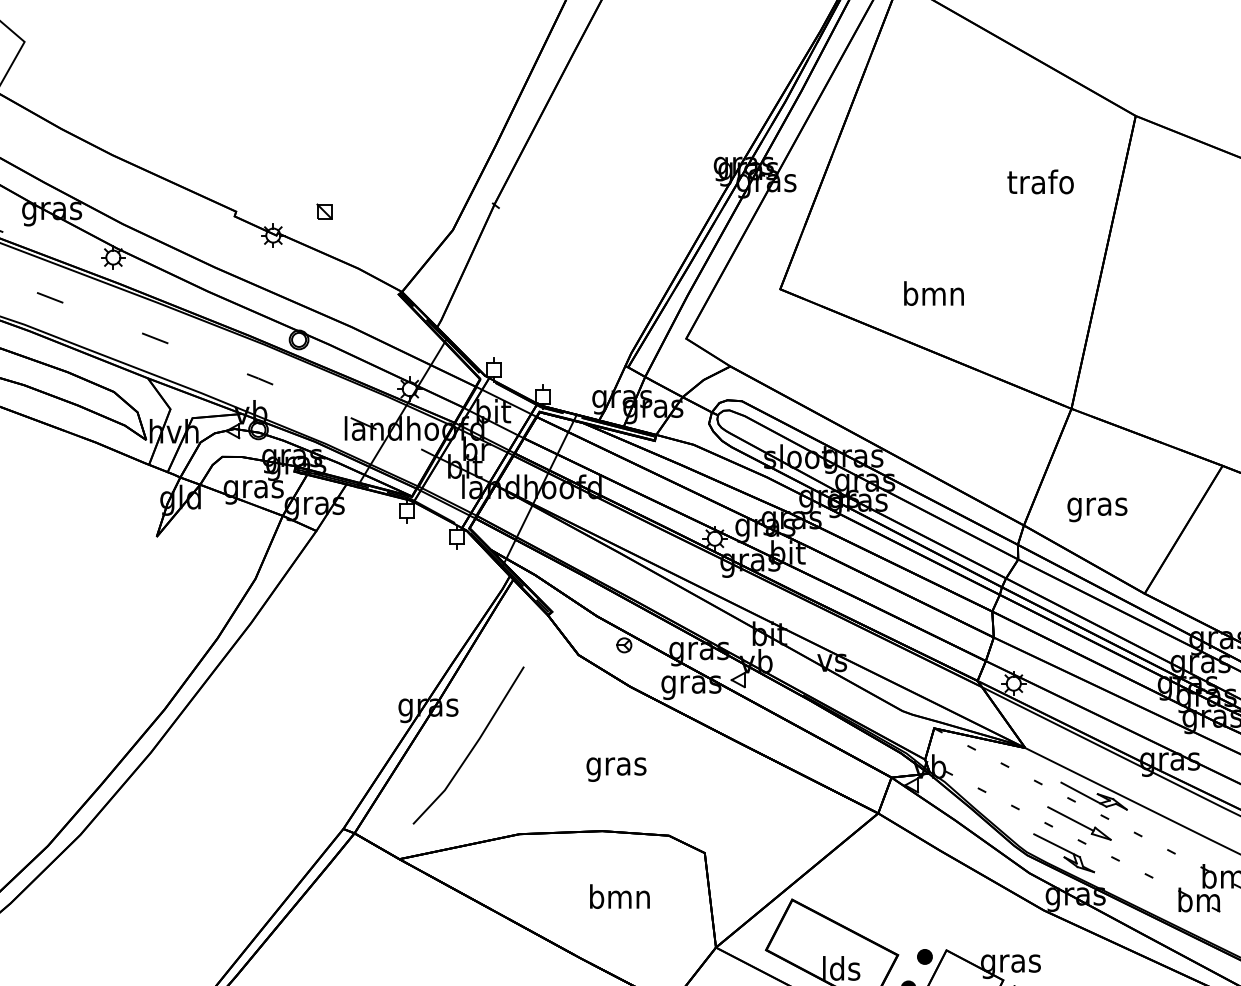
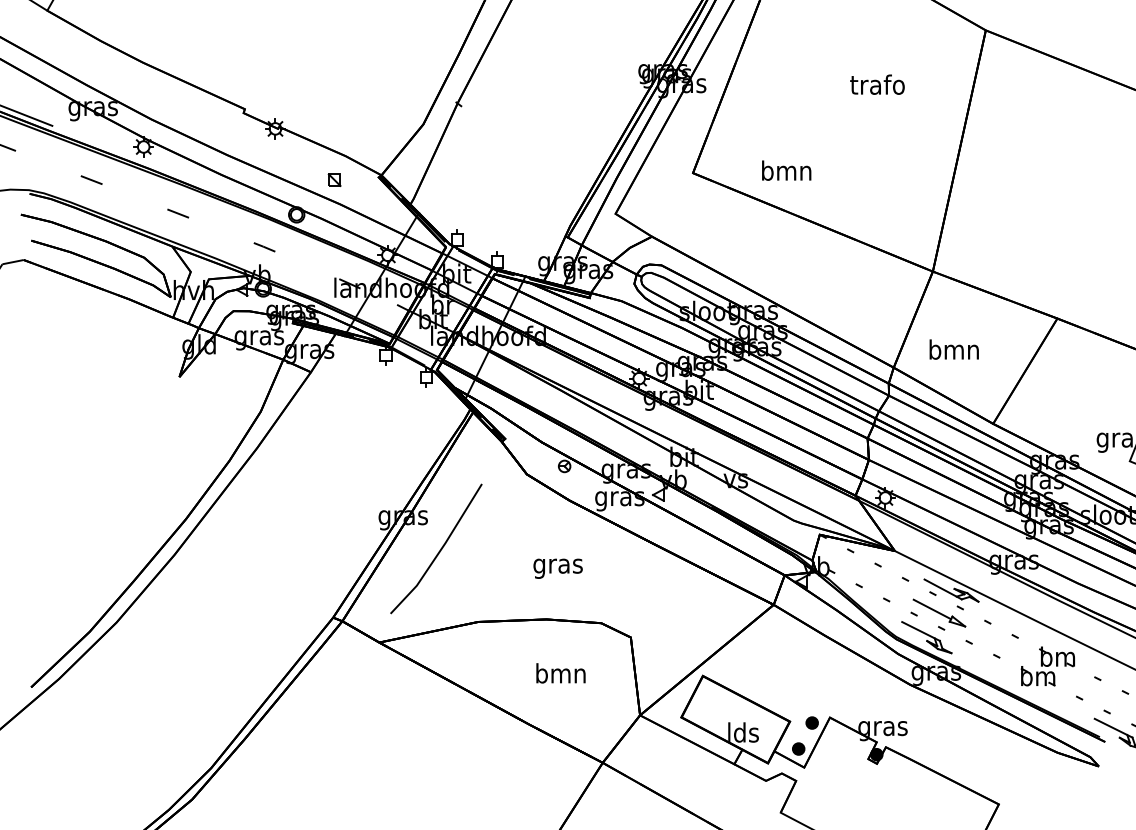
text: (1040, 181) -> (877, 84), moved
part: (324, 210) -> (334, 179), moved
text: (933, 293) -> (786, 170), moved
text: (1096, 505) -> (953, 351), gras -> bmn

